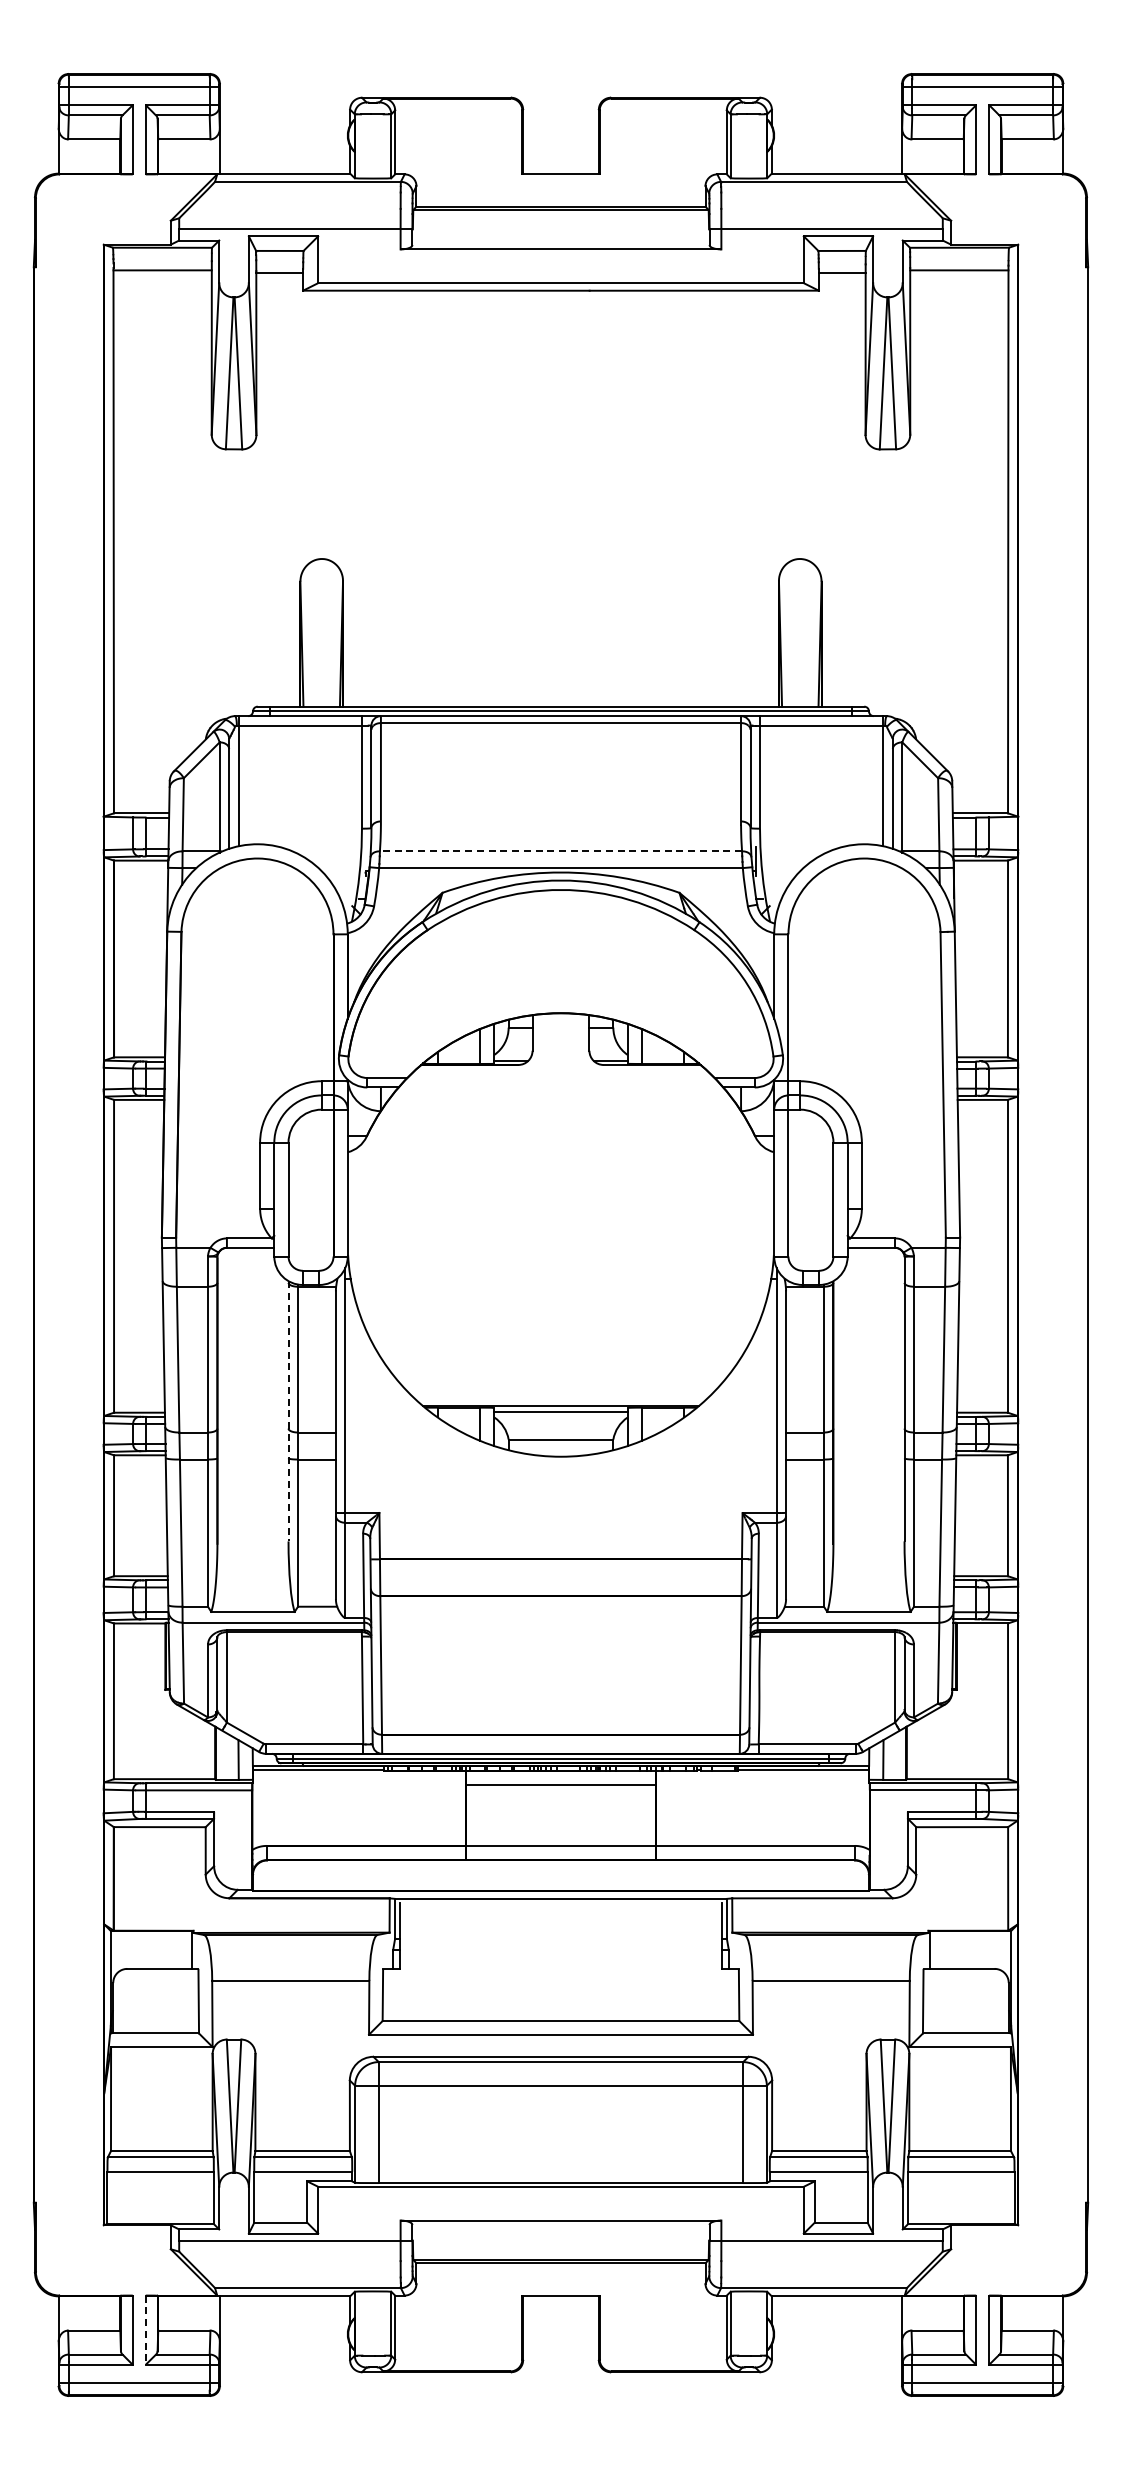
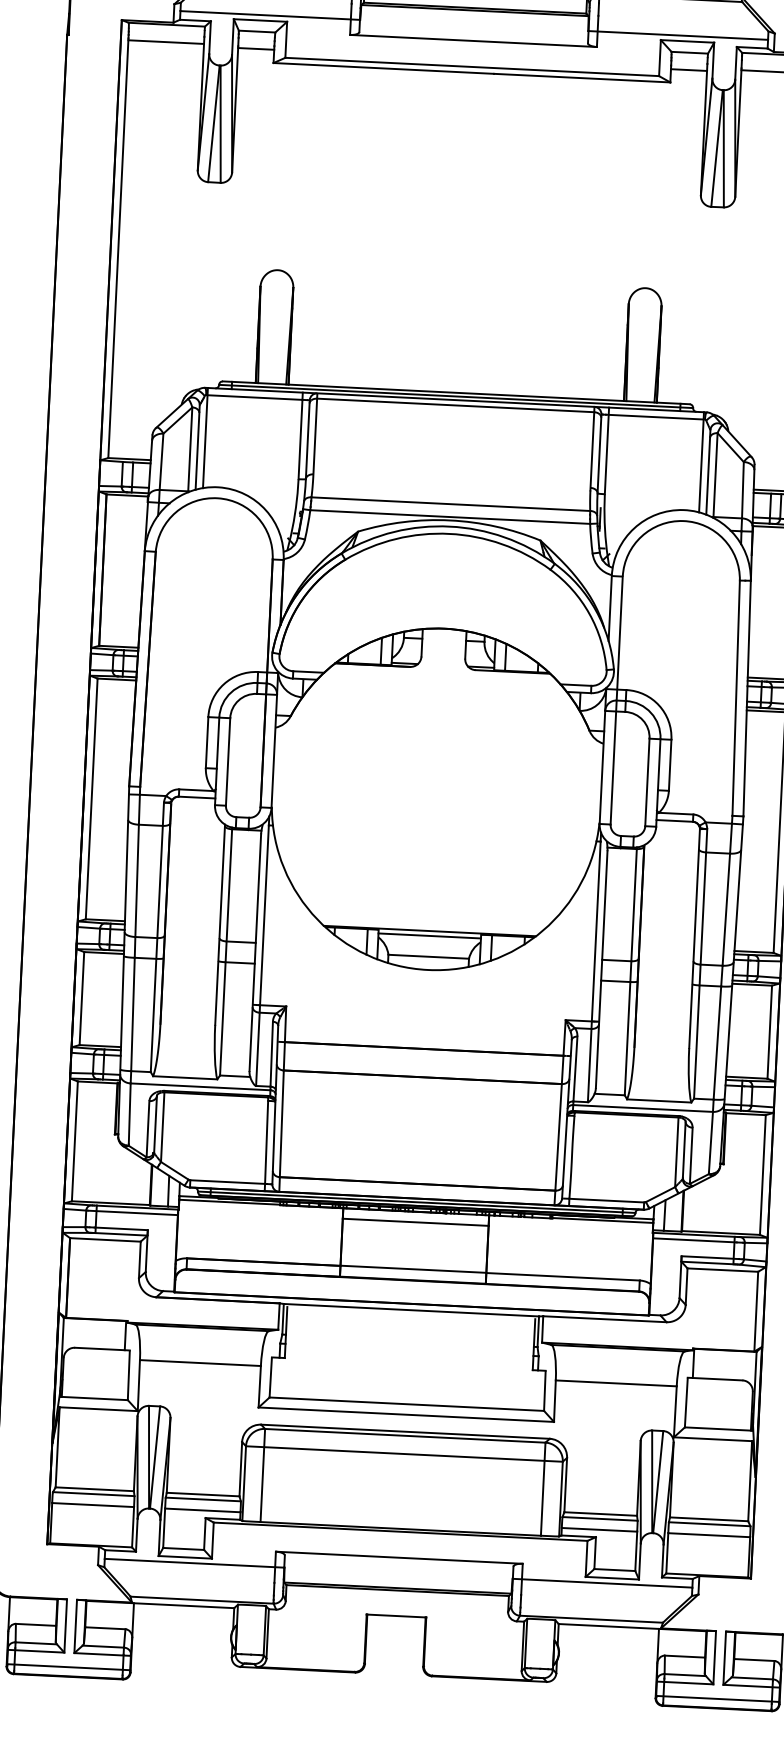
line: (560, 851) -> (450, 504), dashed -> solid
line: (288, 1411) -> (220, 924), dashed -> solid
line: (145, 2330) -> (75, 1626), dashed -> solid

